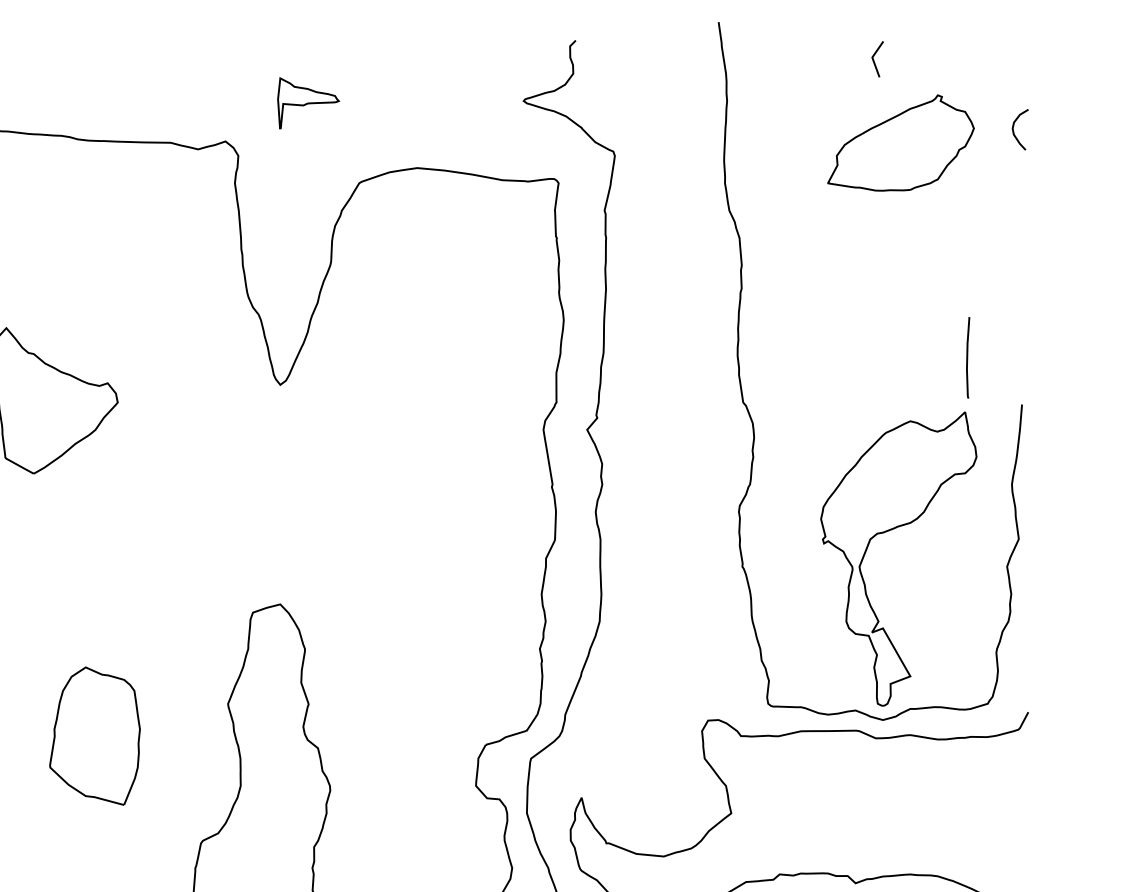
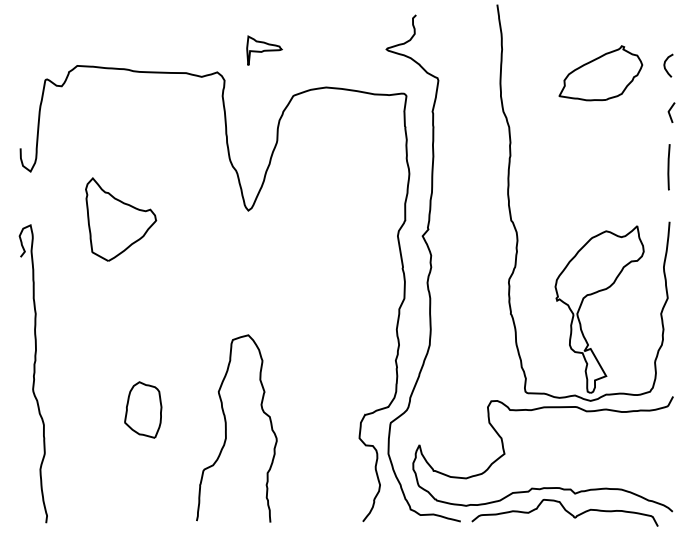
line: (875, 60) -> (670, 113), moved
line: (967, 358) -> (668, 167), moved
part: (95, 735) -> (143, 409), size x0.71

